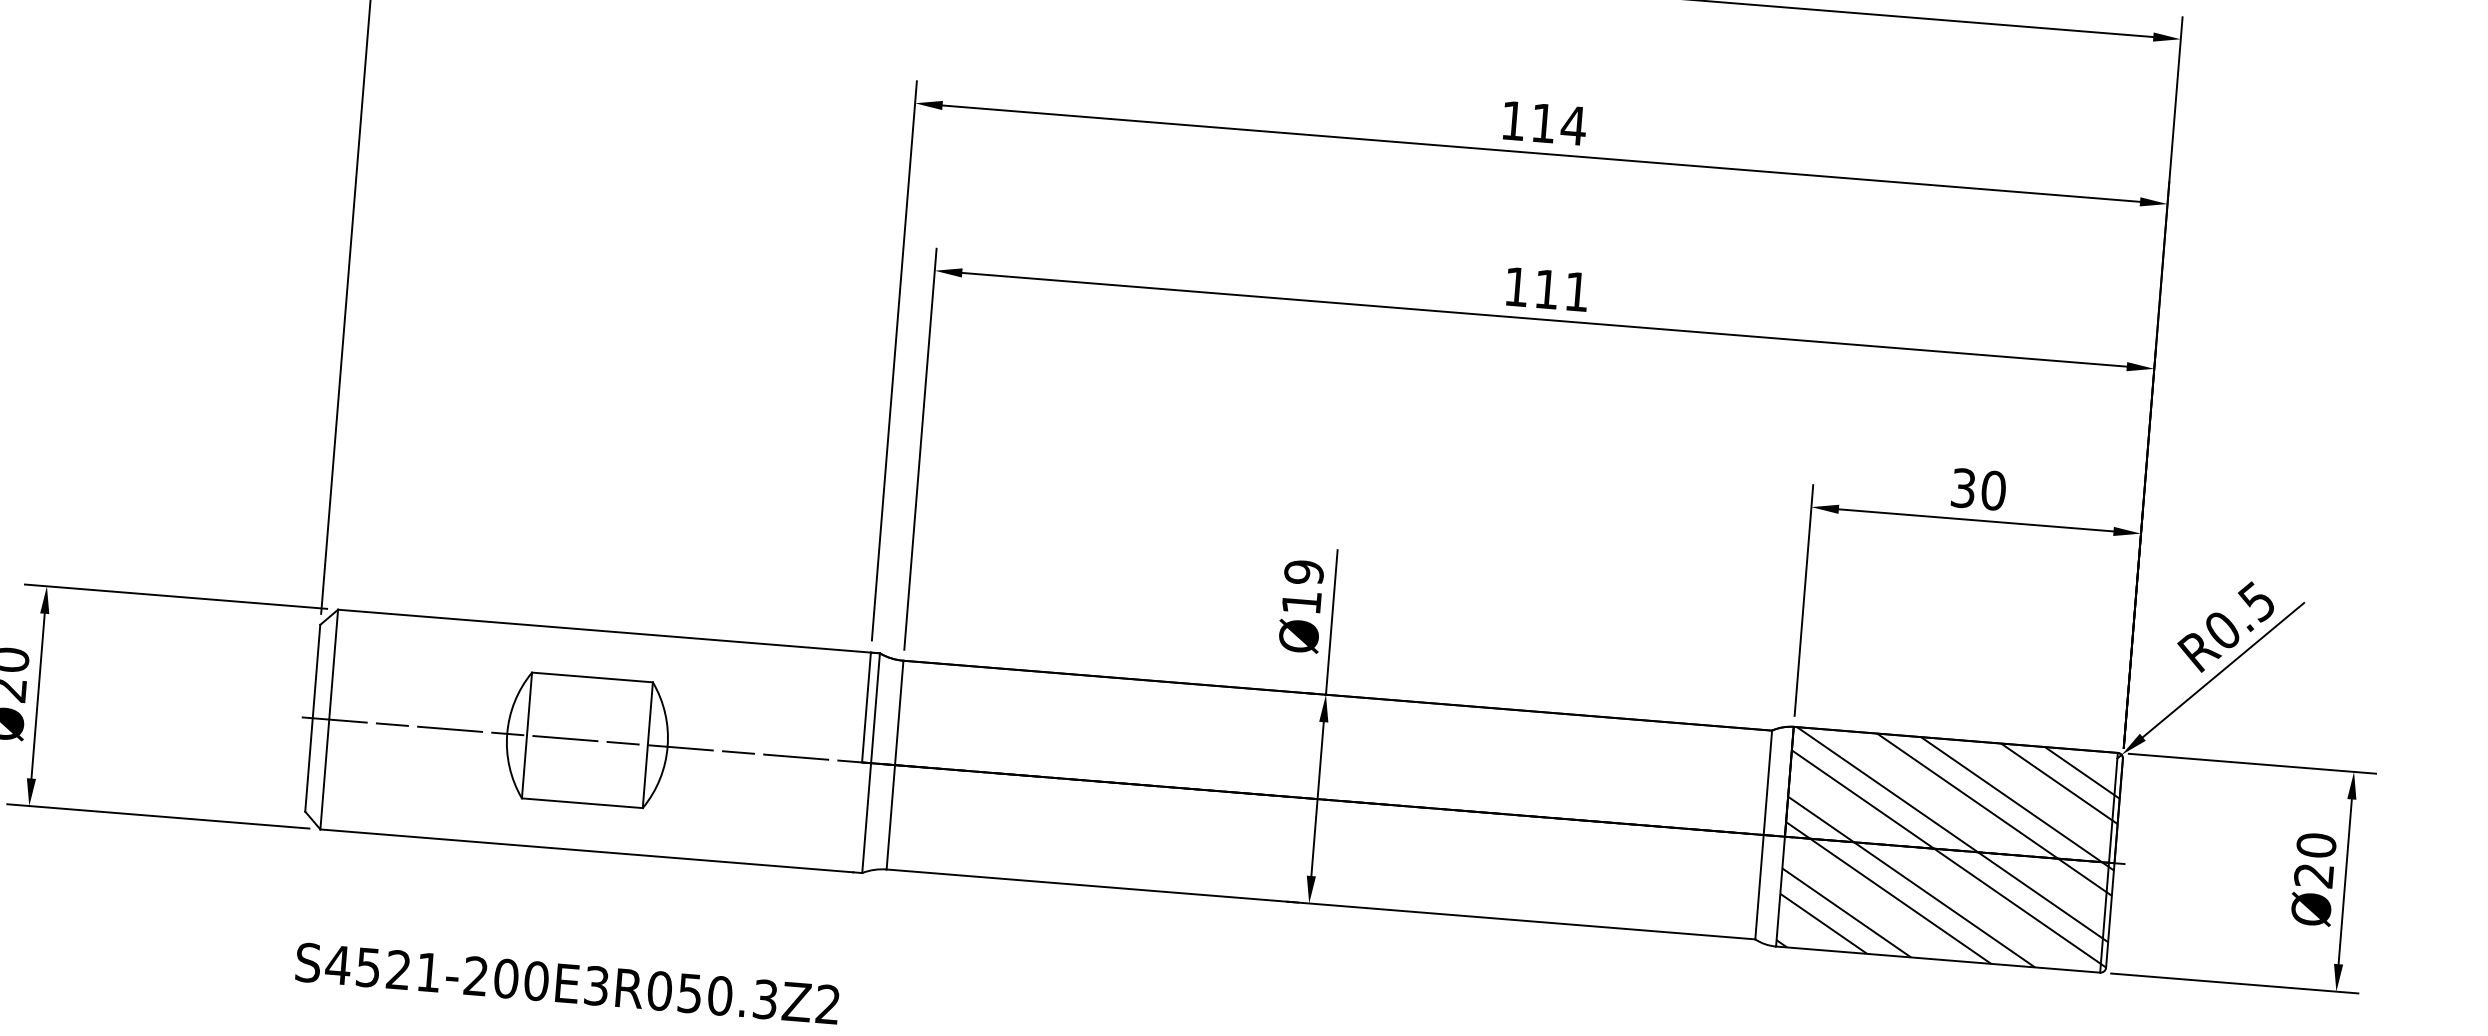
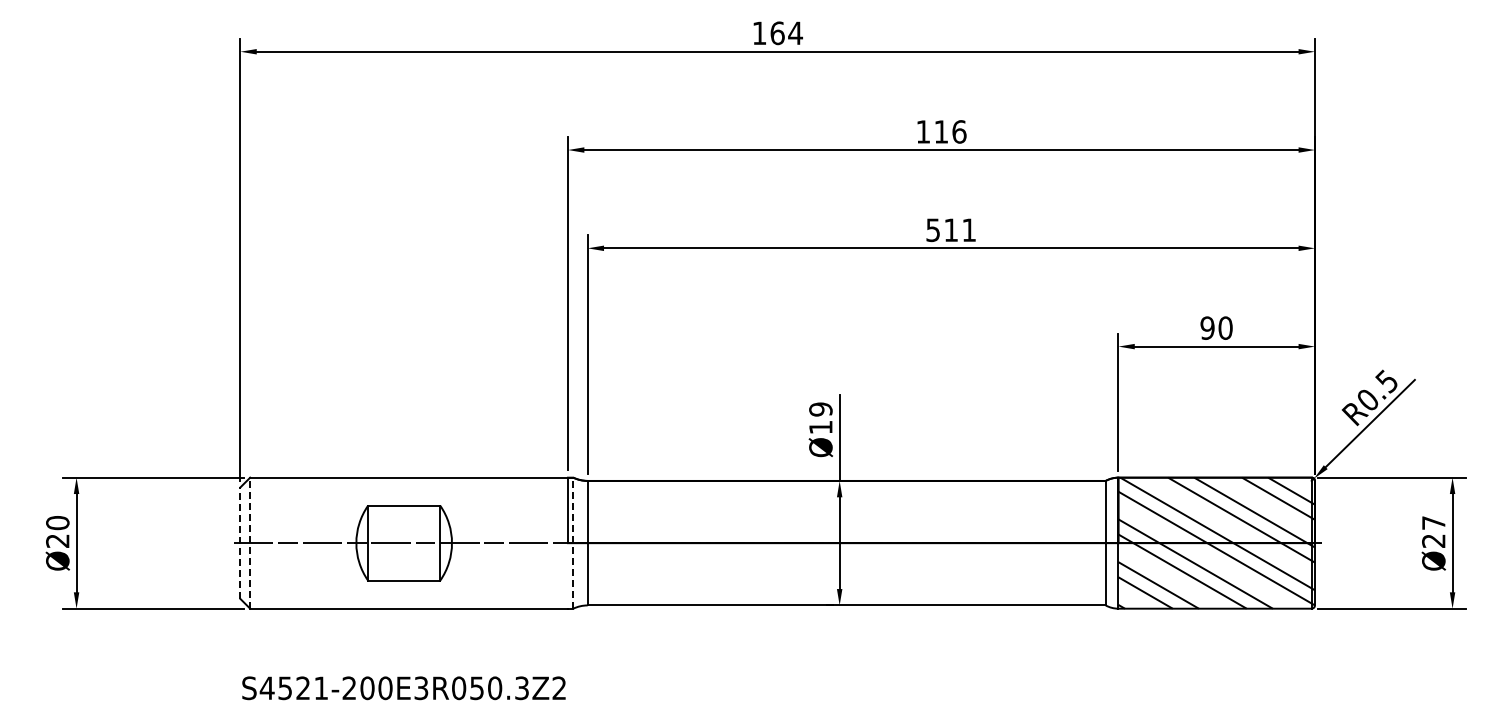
text: (1572, 124) -> (958, 131), 114 -> 116
text: (1515, 287) -> (932, 230), 111 -> 511
text: (1963, 487) -> (1207, 327), 30 -> 90
line: (312, 718) -> (240, 543), solid -> dashed
line: (329, 720) -> (250, 543), solid -> dashed
line: (871, 763) -> (573, 543), solid -> dashed
text: (2315, 846) -> (1433, 523), Ø20 -> Ø27

